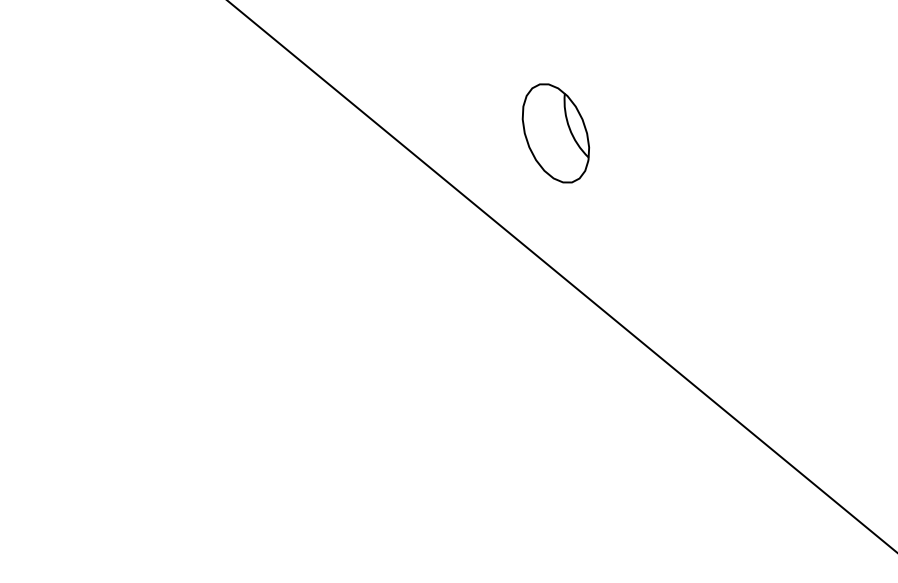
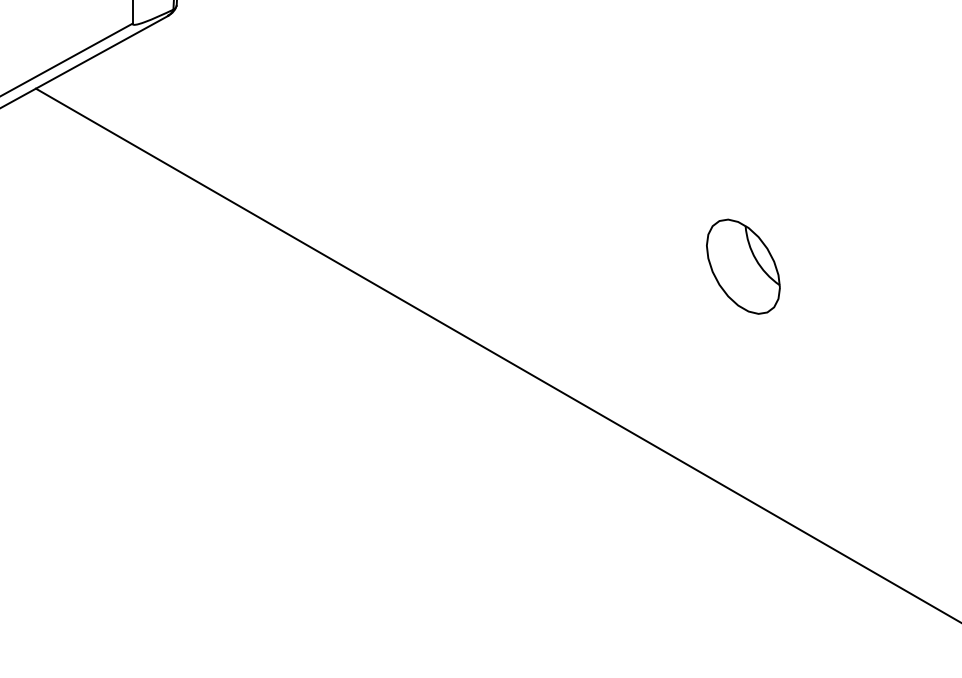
part: (556, 133) -> (743, 266), moved

